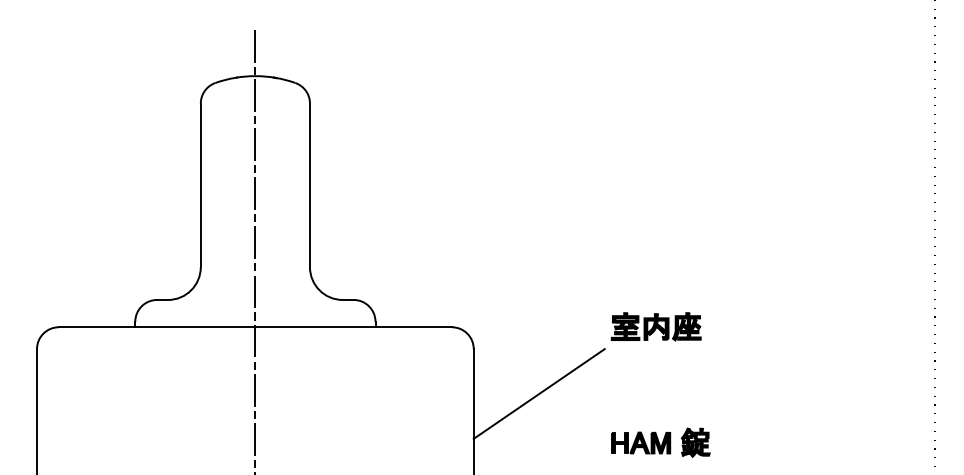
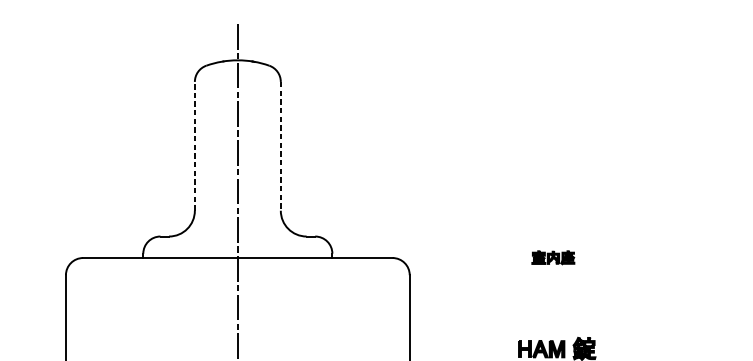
line: (200, 185) -> (194, 146), solid -> dashed
line: (309, 185) -> (280, 146), solid -> dashed
part: (655, 326) -> (552, 257), size x0.6
line: (538, 393) -> (460, 310), removed

